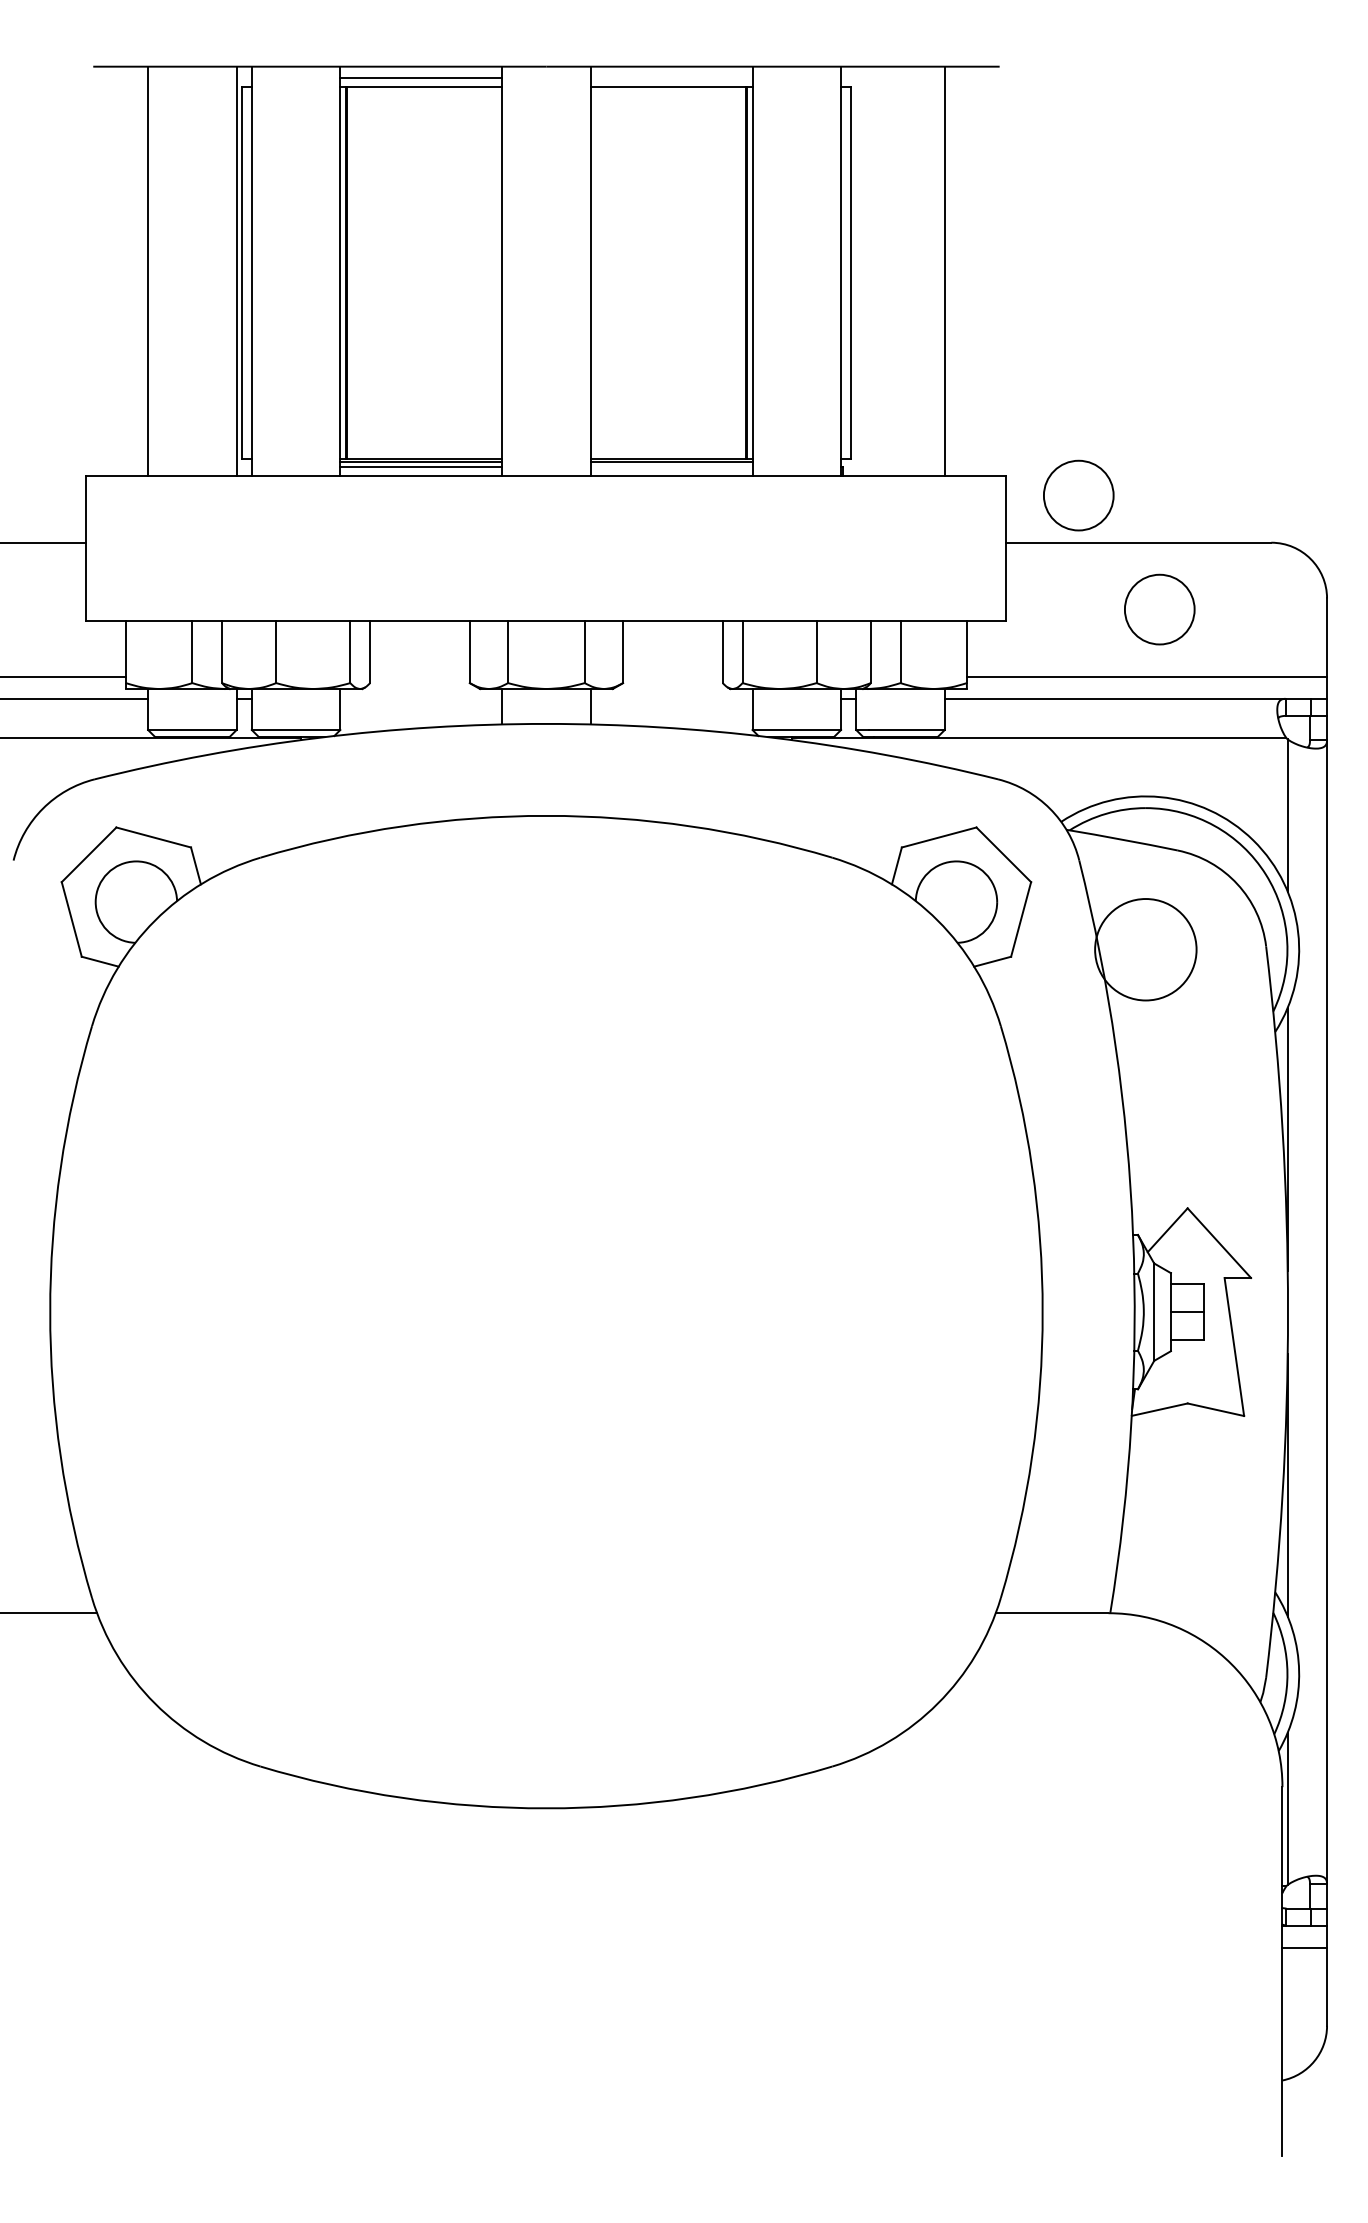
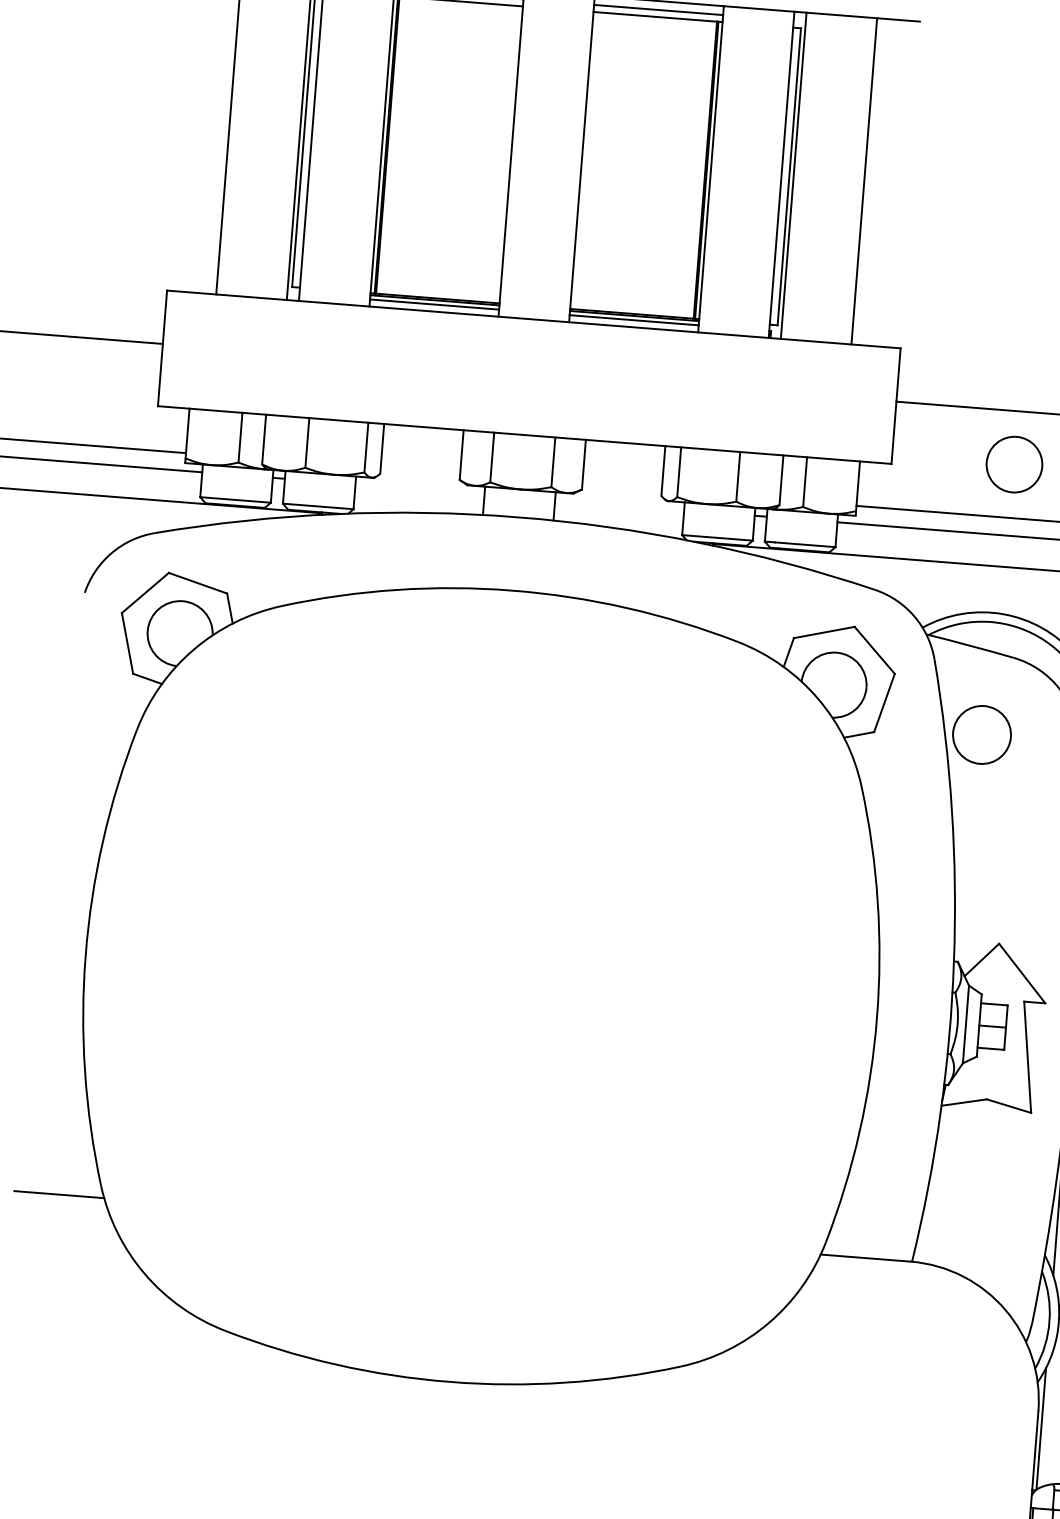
line: (671, 77) -> (658, 9), added
line: (856, 270) -> (793, 175), added
line: (671, 466) -> (634, 319), added
circle: (1078, 495) -> (956, 368), removed
circle: (1145, 949) -> (981, 734), size x0.71

